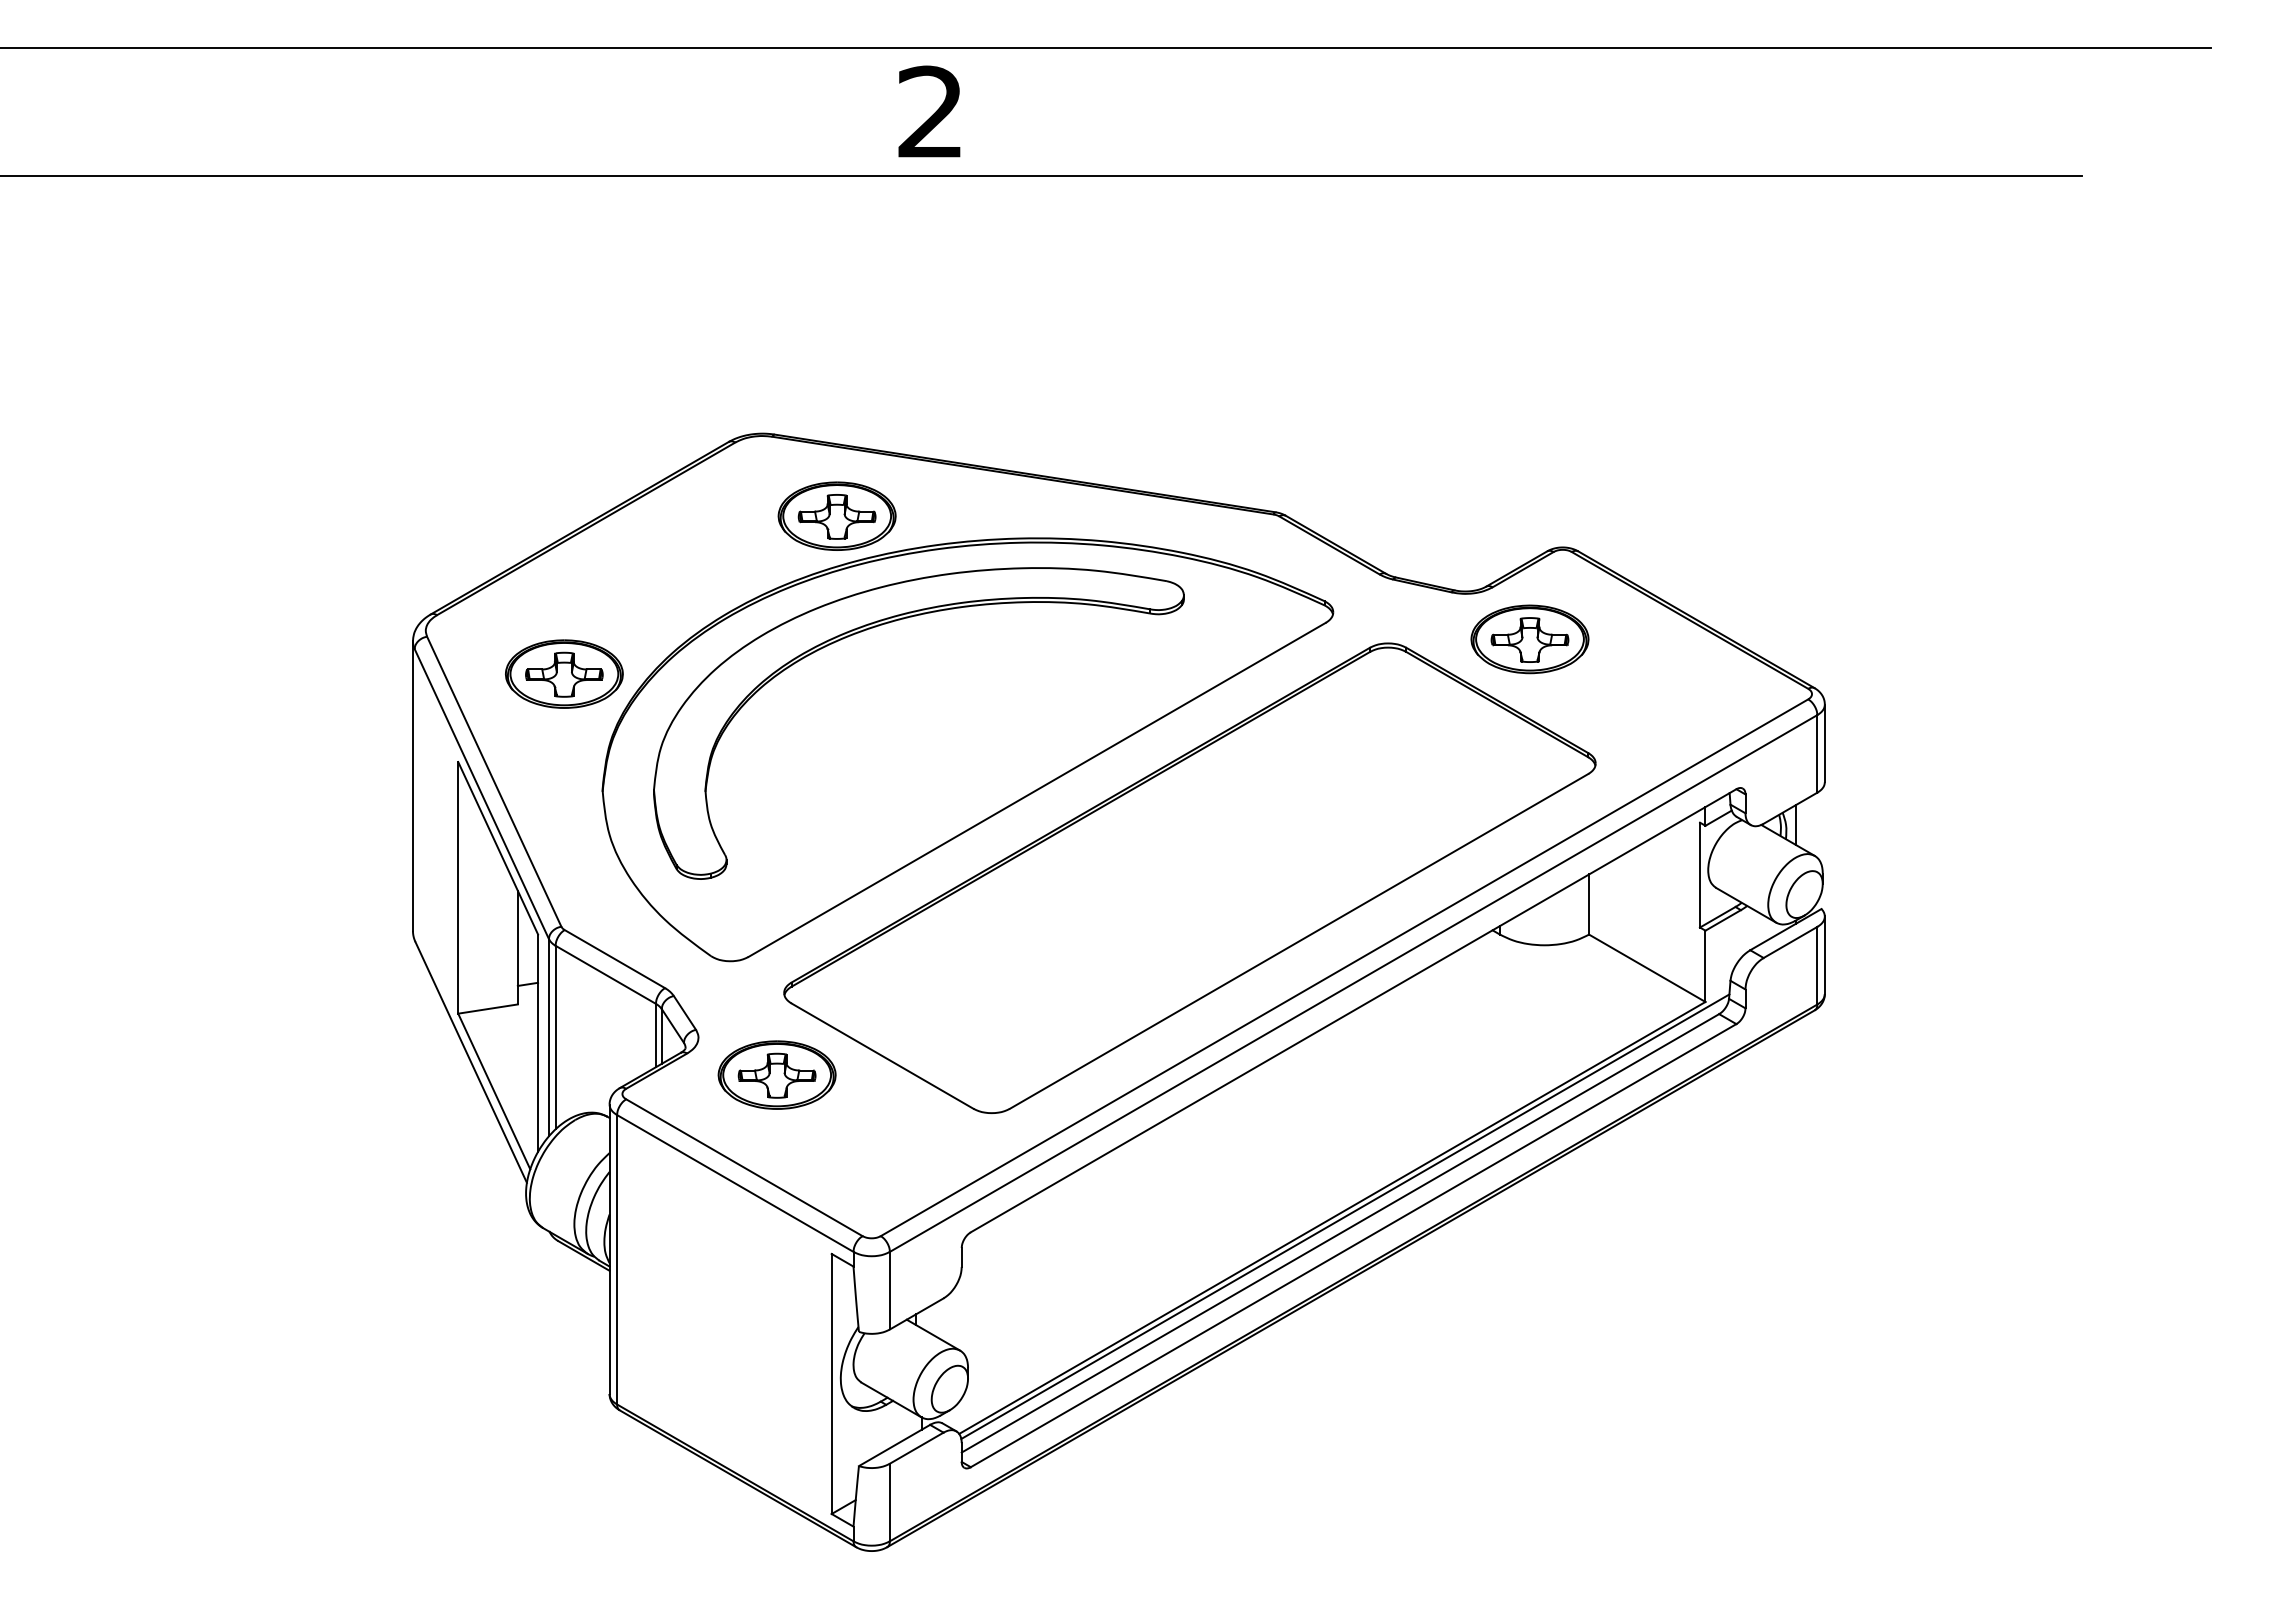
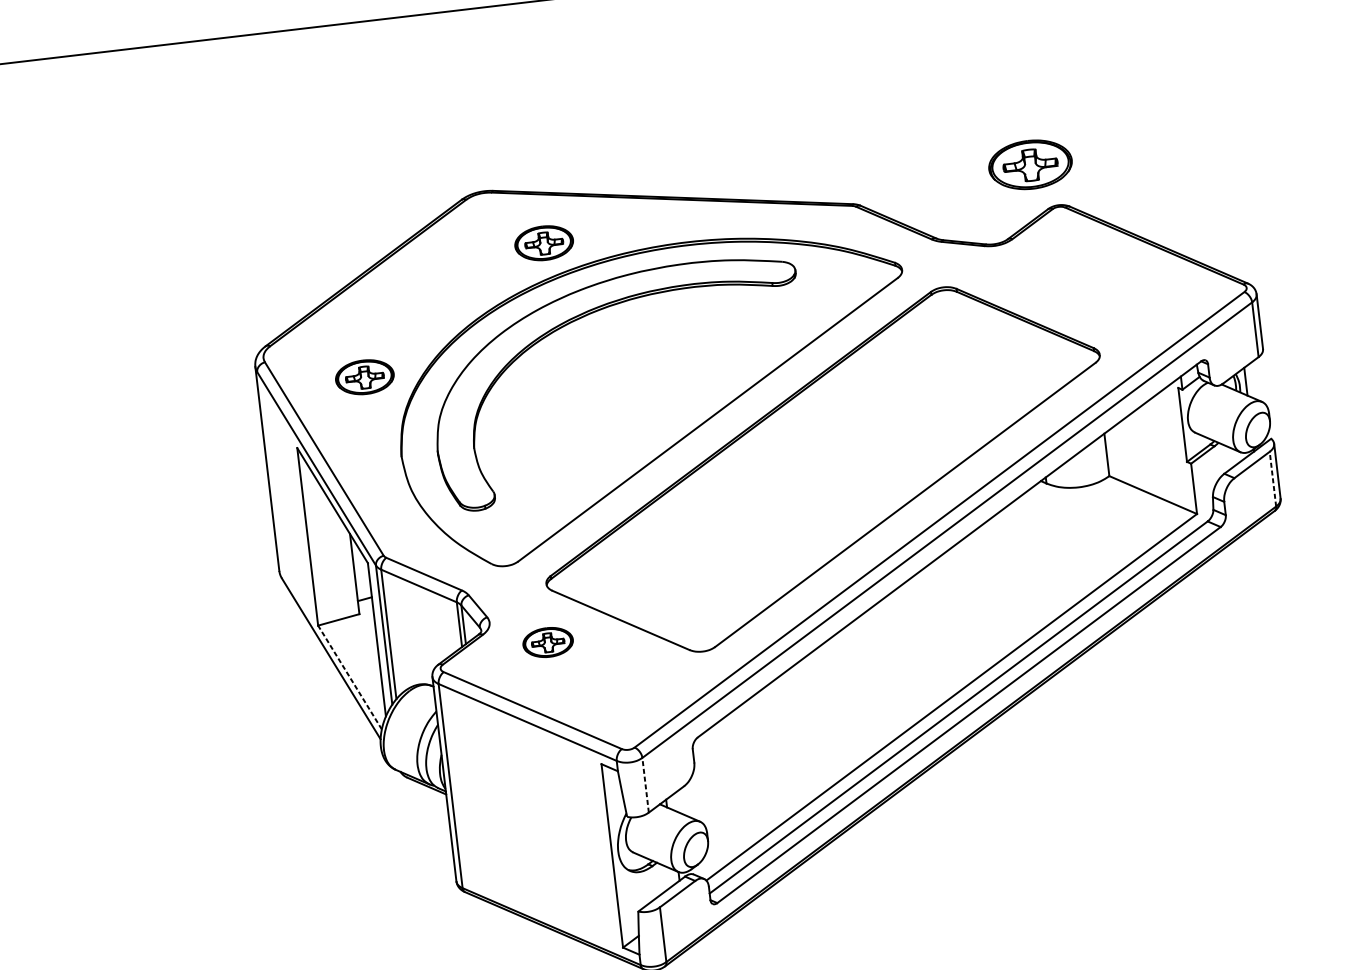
part: (836, 515) -> (543, 242), size x0.7
part: (1529, 639) -> (1030, 164), moved
part: (564, 673) -> (364, 376), size x0.7
line: (1817, 965) -> (1273, 478), solid -> dashed
part: (776, 1074) -> (547, 642), size x0.6
line: (494, 1091) -> (350, 677), solid -> dashed
line: (1345, 1216) -> (960, 695), removed
line: (889, 1290) -> (645, 785), solid -> dashed

